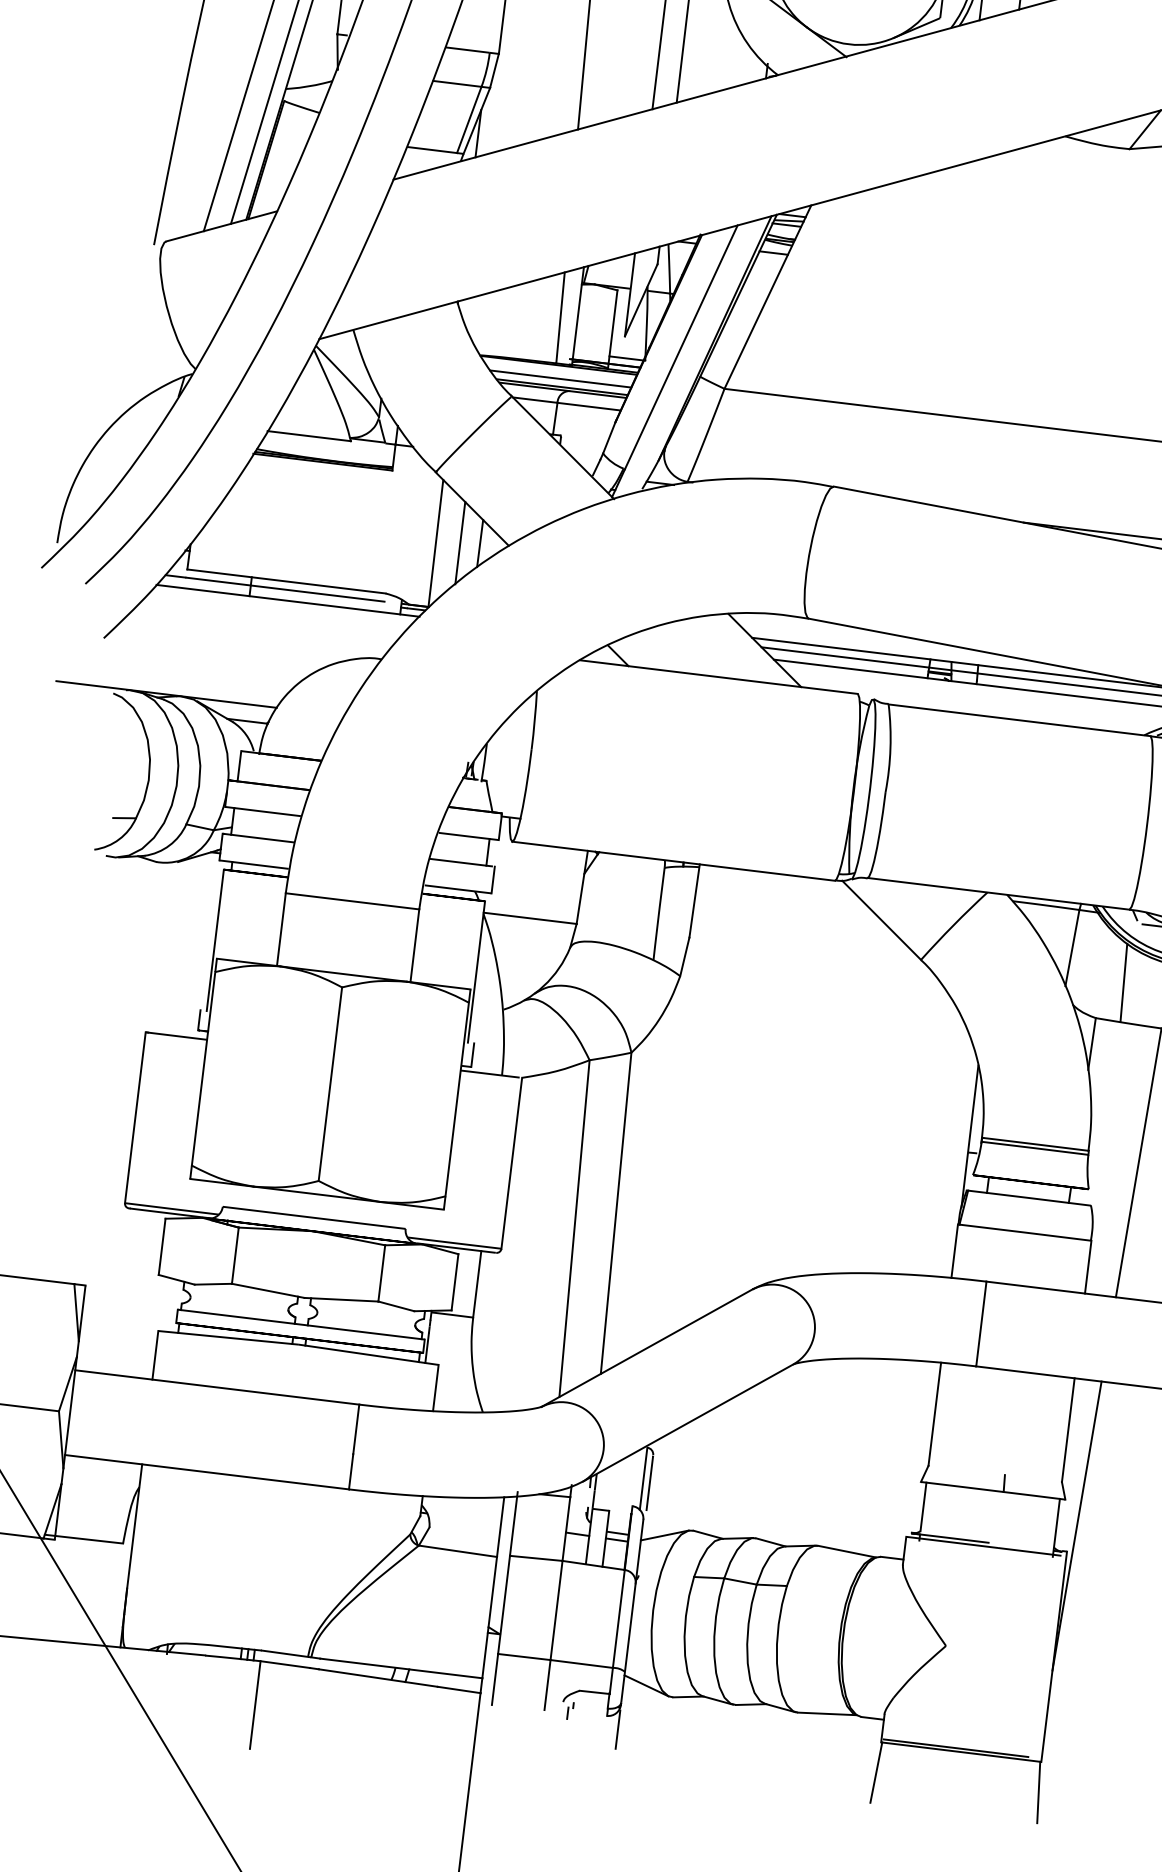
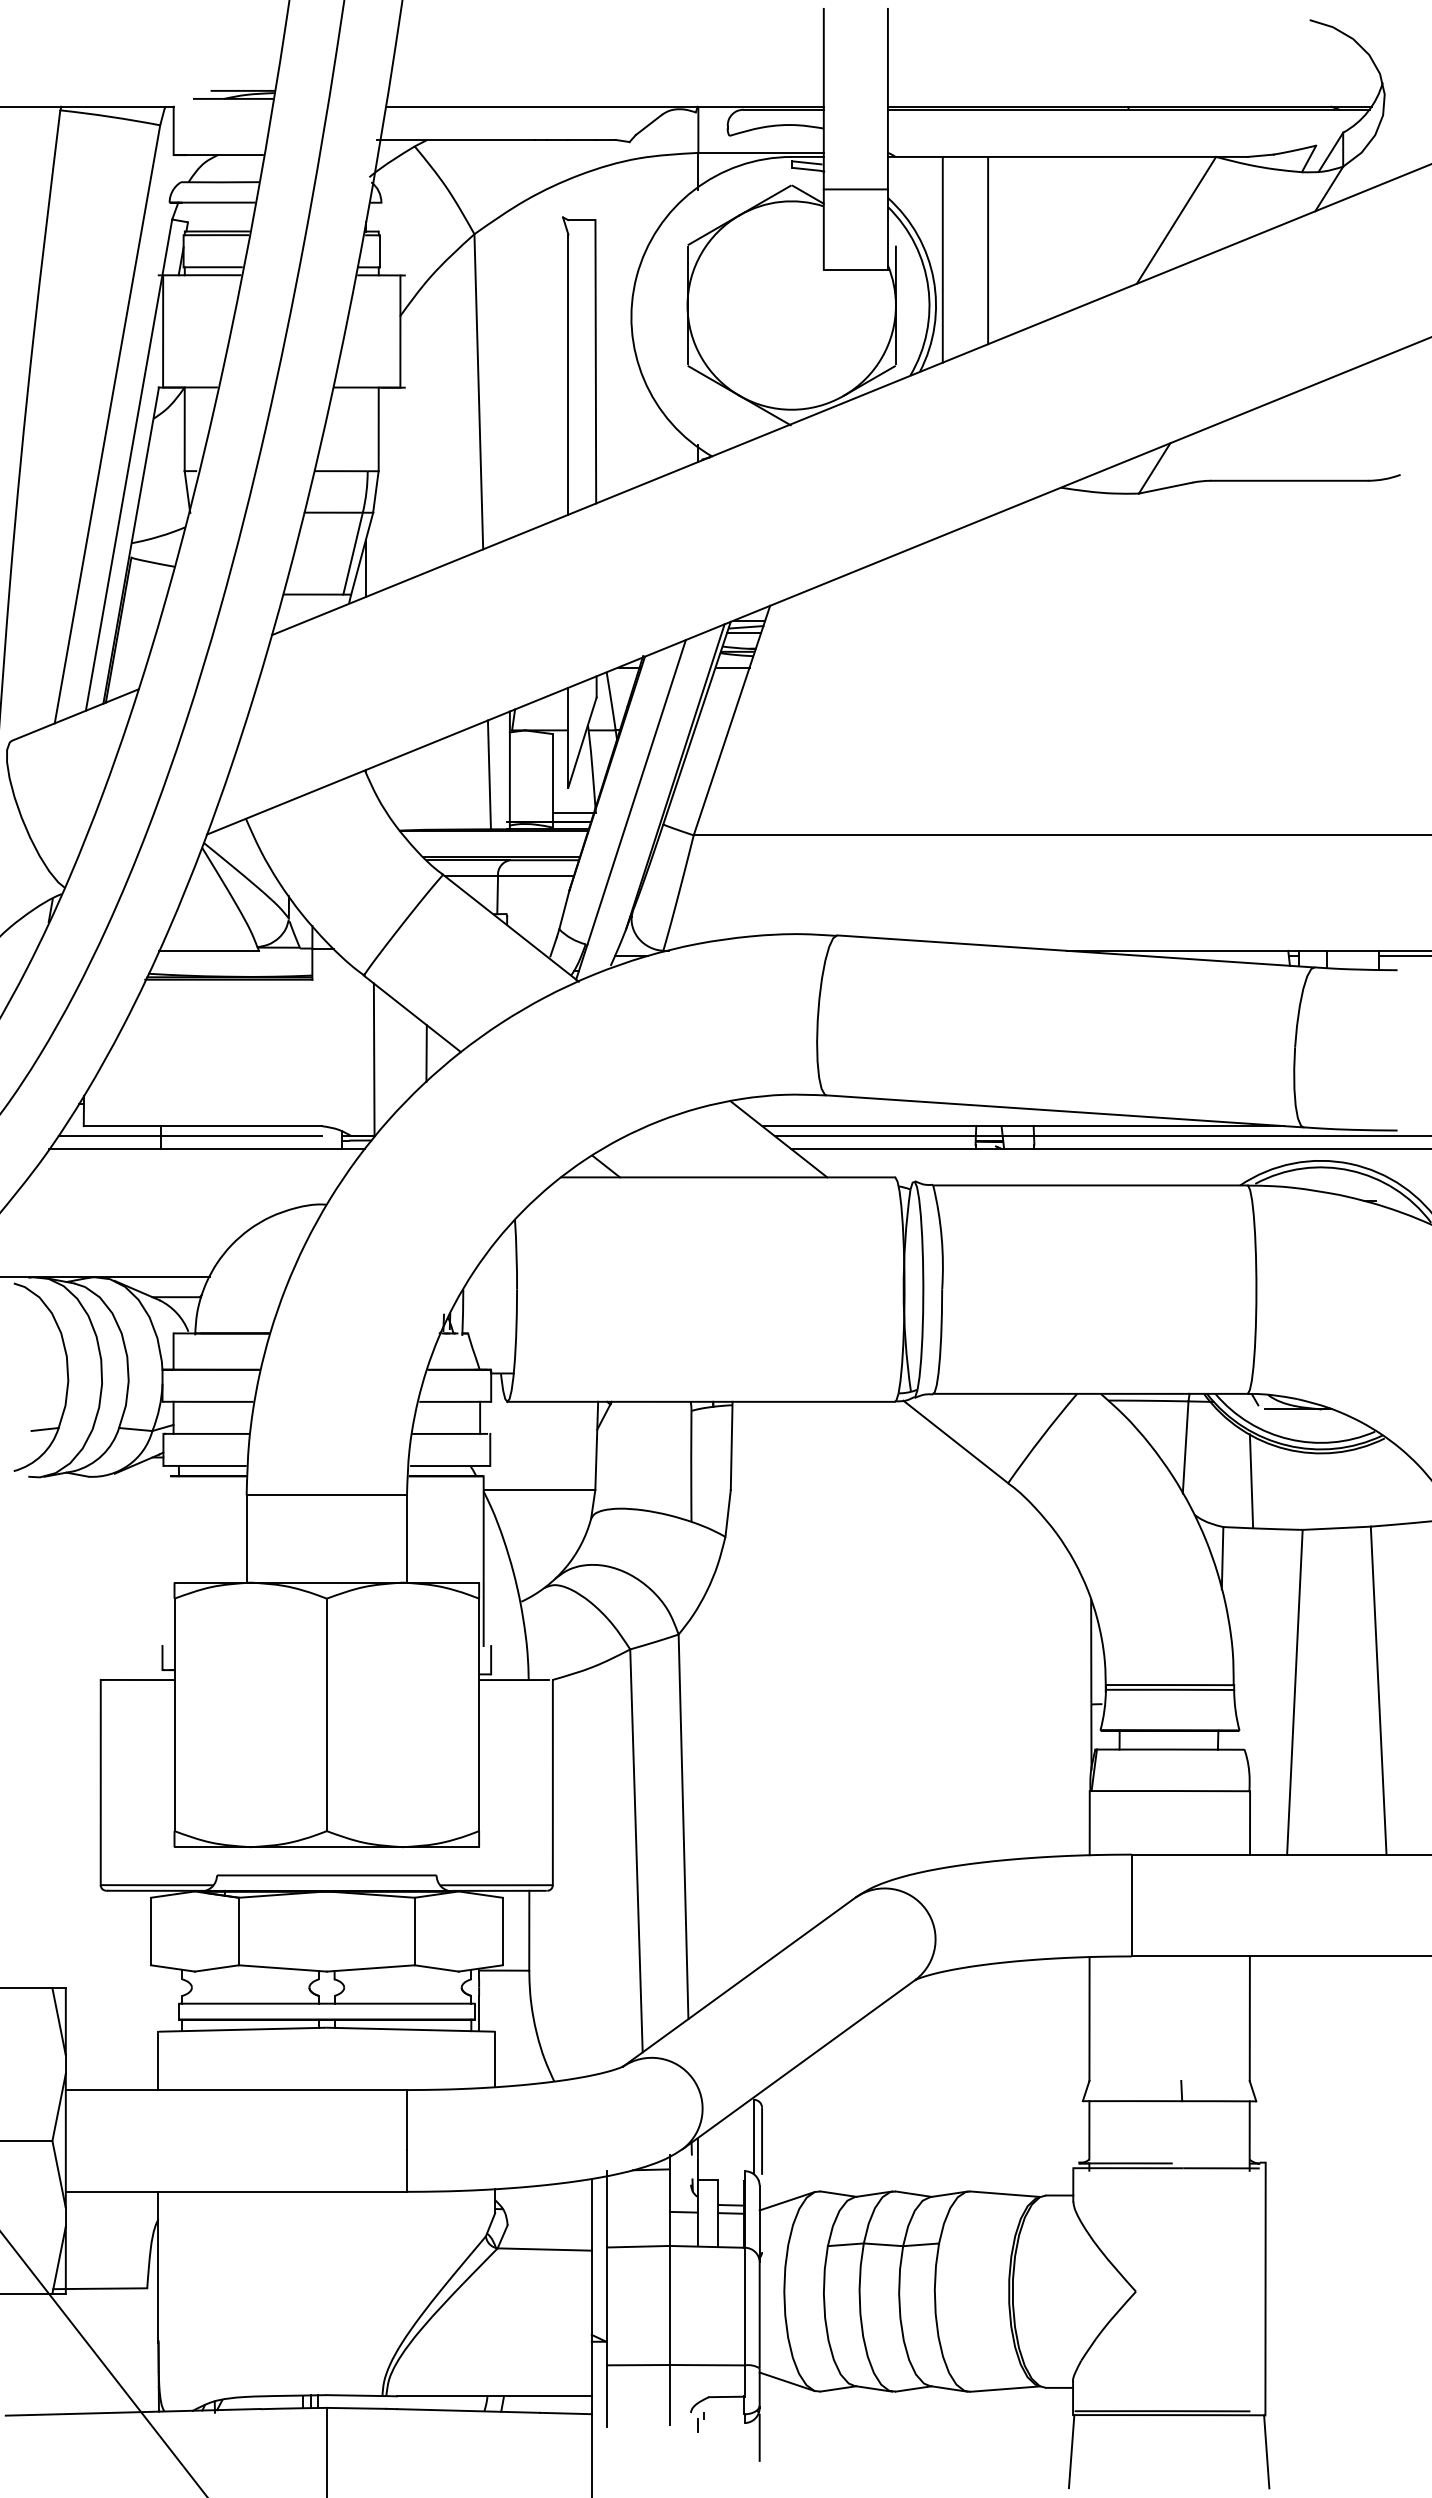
line: (560, 379) -> (498, 847), removed
line: (460, 542) -> (403, 1055), removed
line: (214, 939) -> (169, 1560), removed
line: (1076, 1525) -> (1273, 2130), removed

